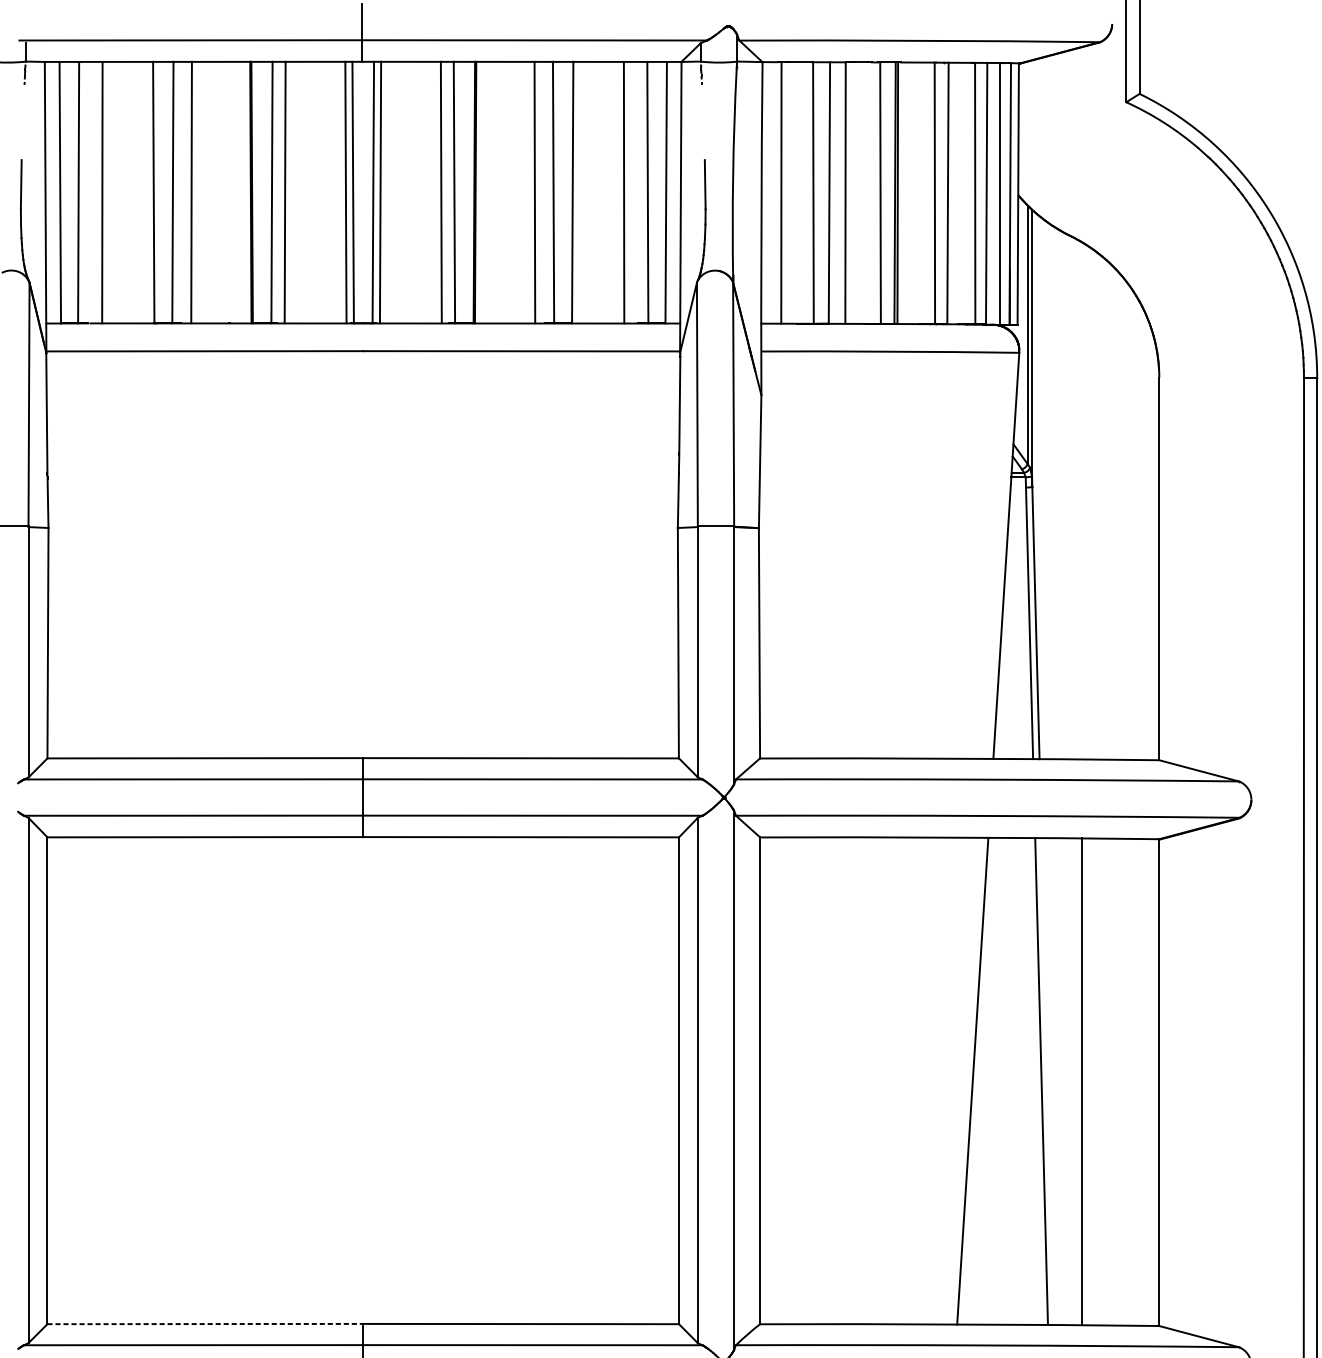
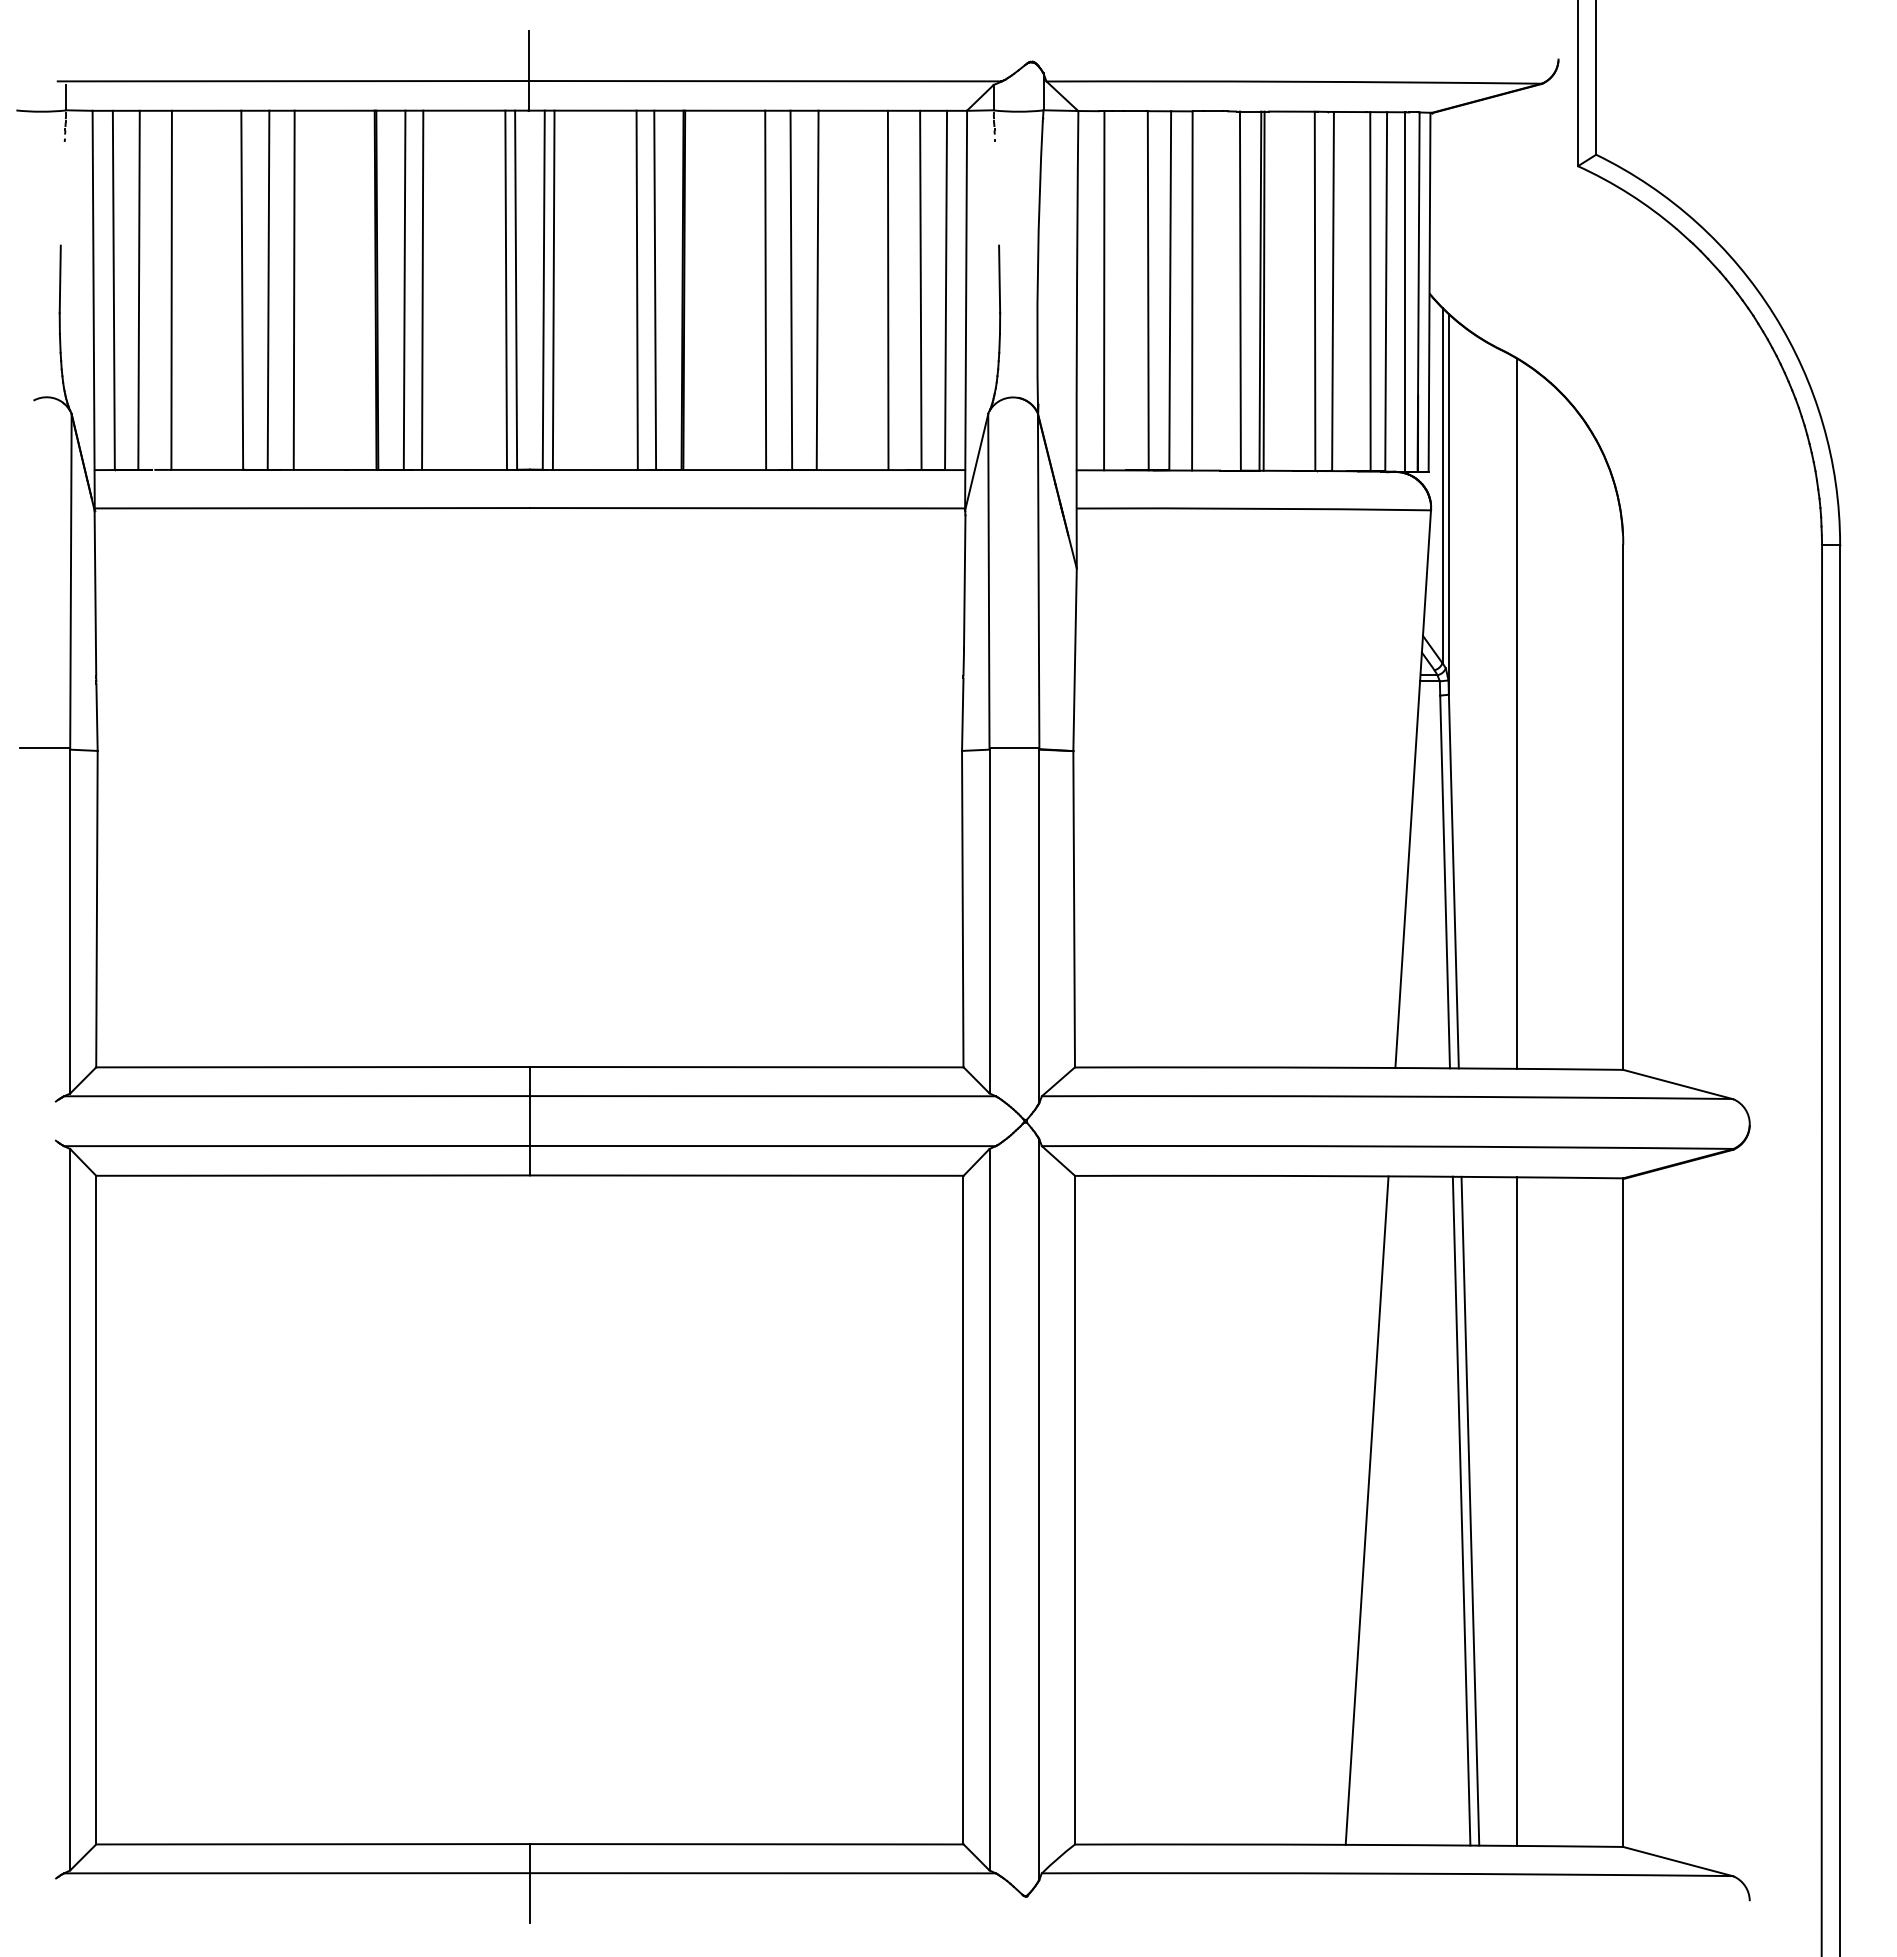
line: (1082, 500) -> (1517, 713), added
line: (1048, 1081) -> (1470, 1510), added
line: (205, 1324) -> (313, 1844), dashed -> solid

